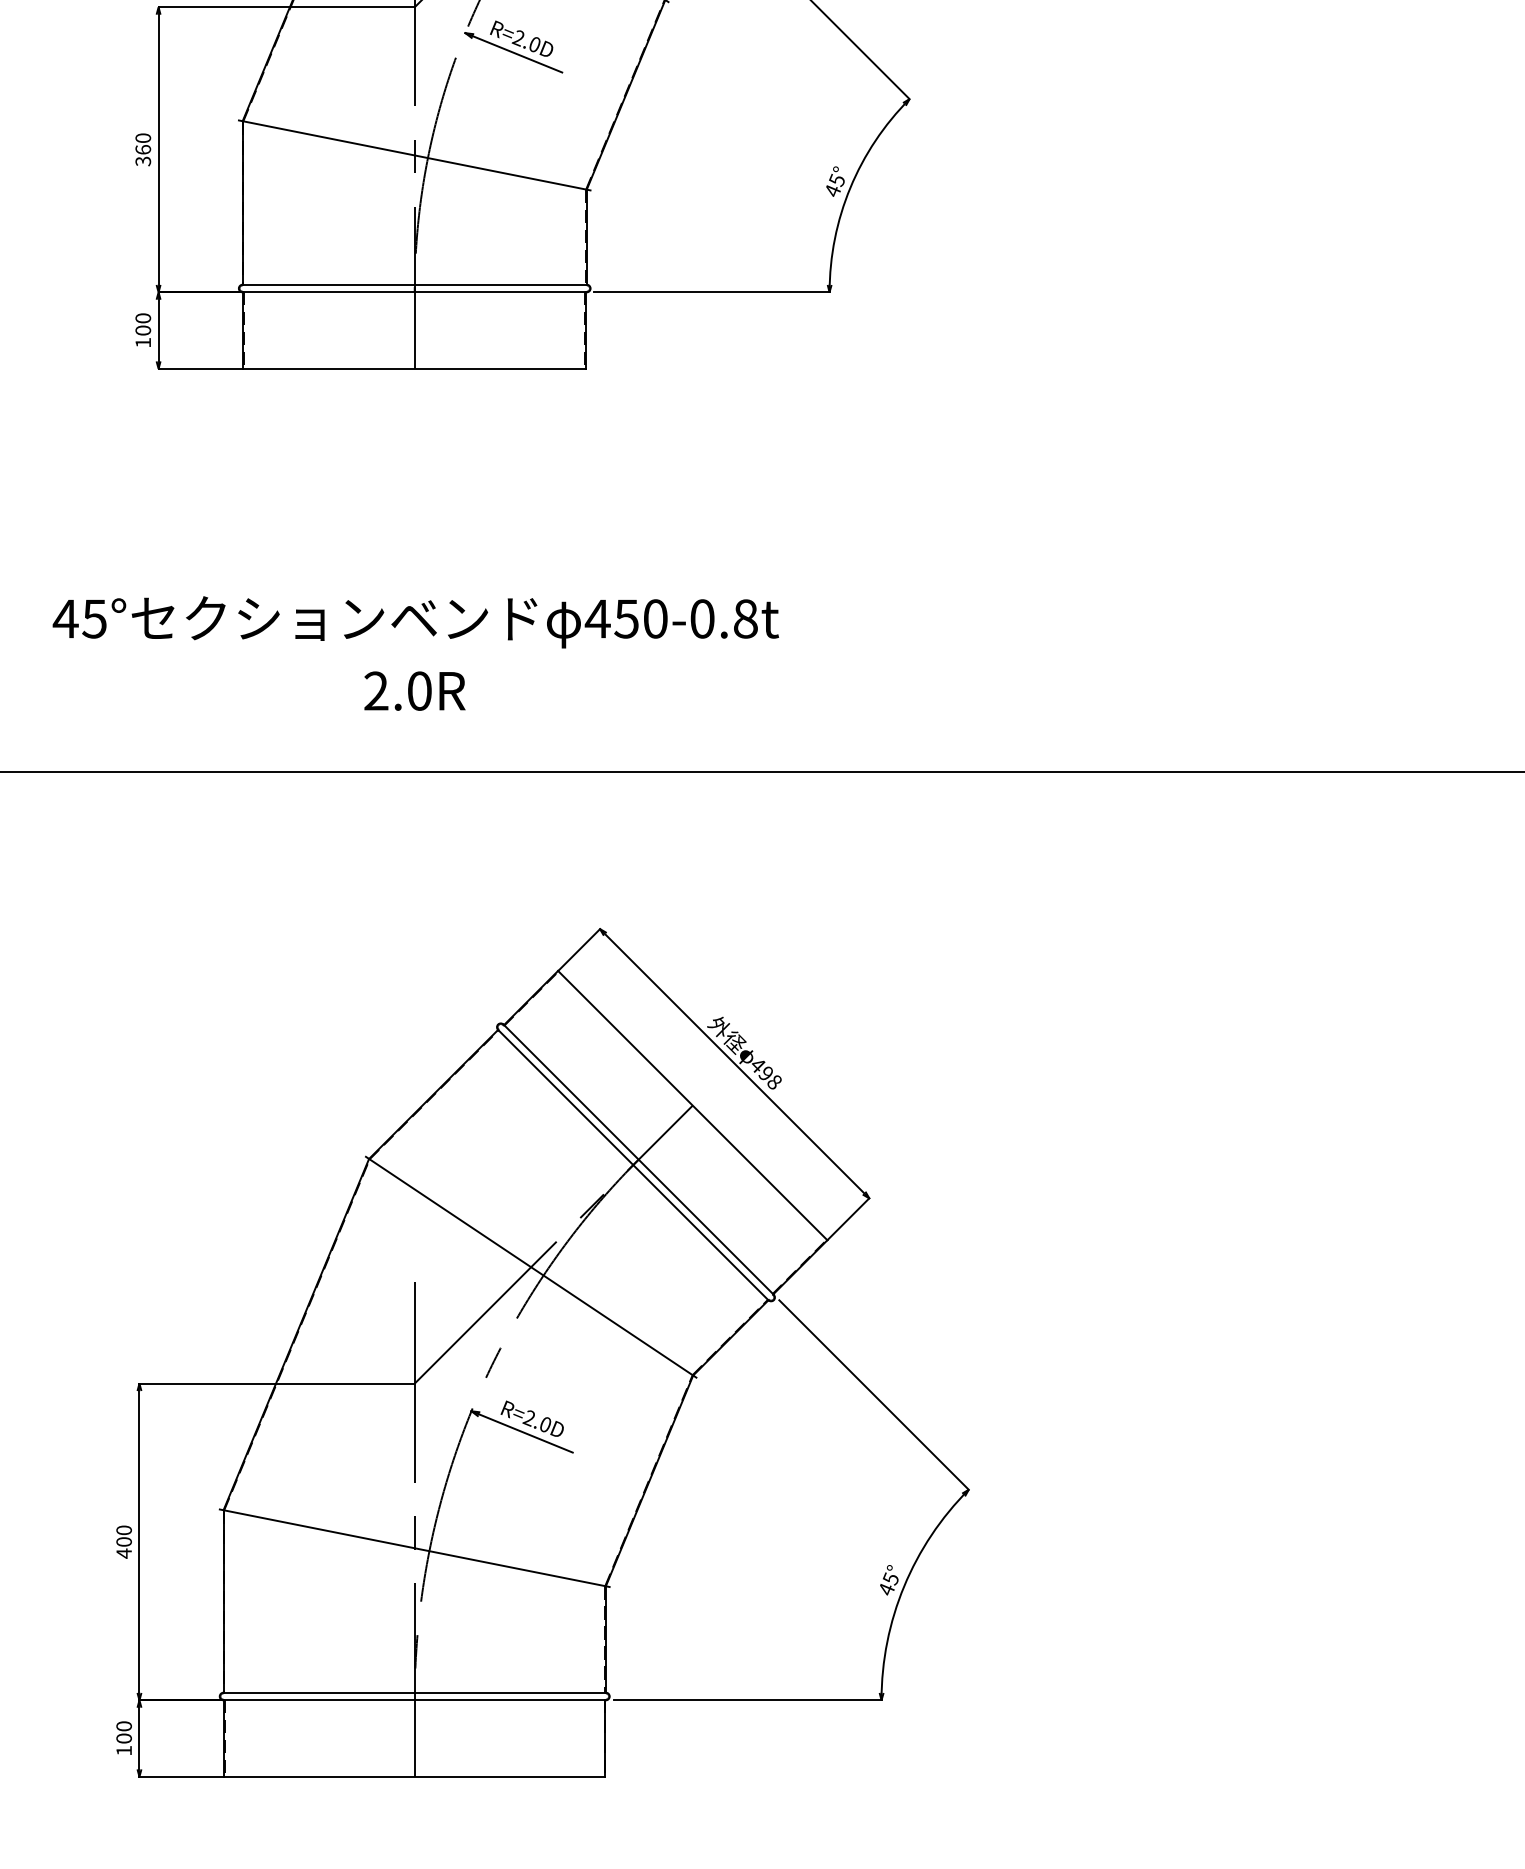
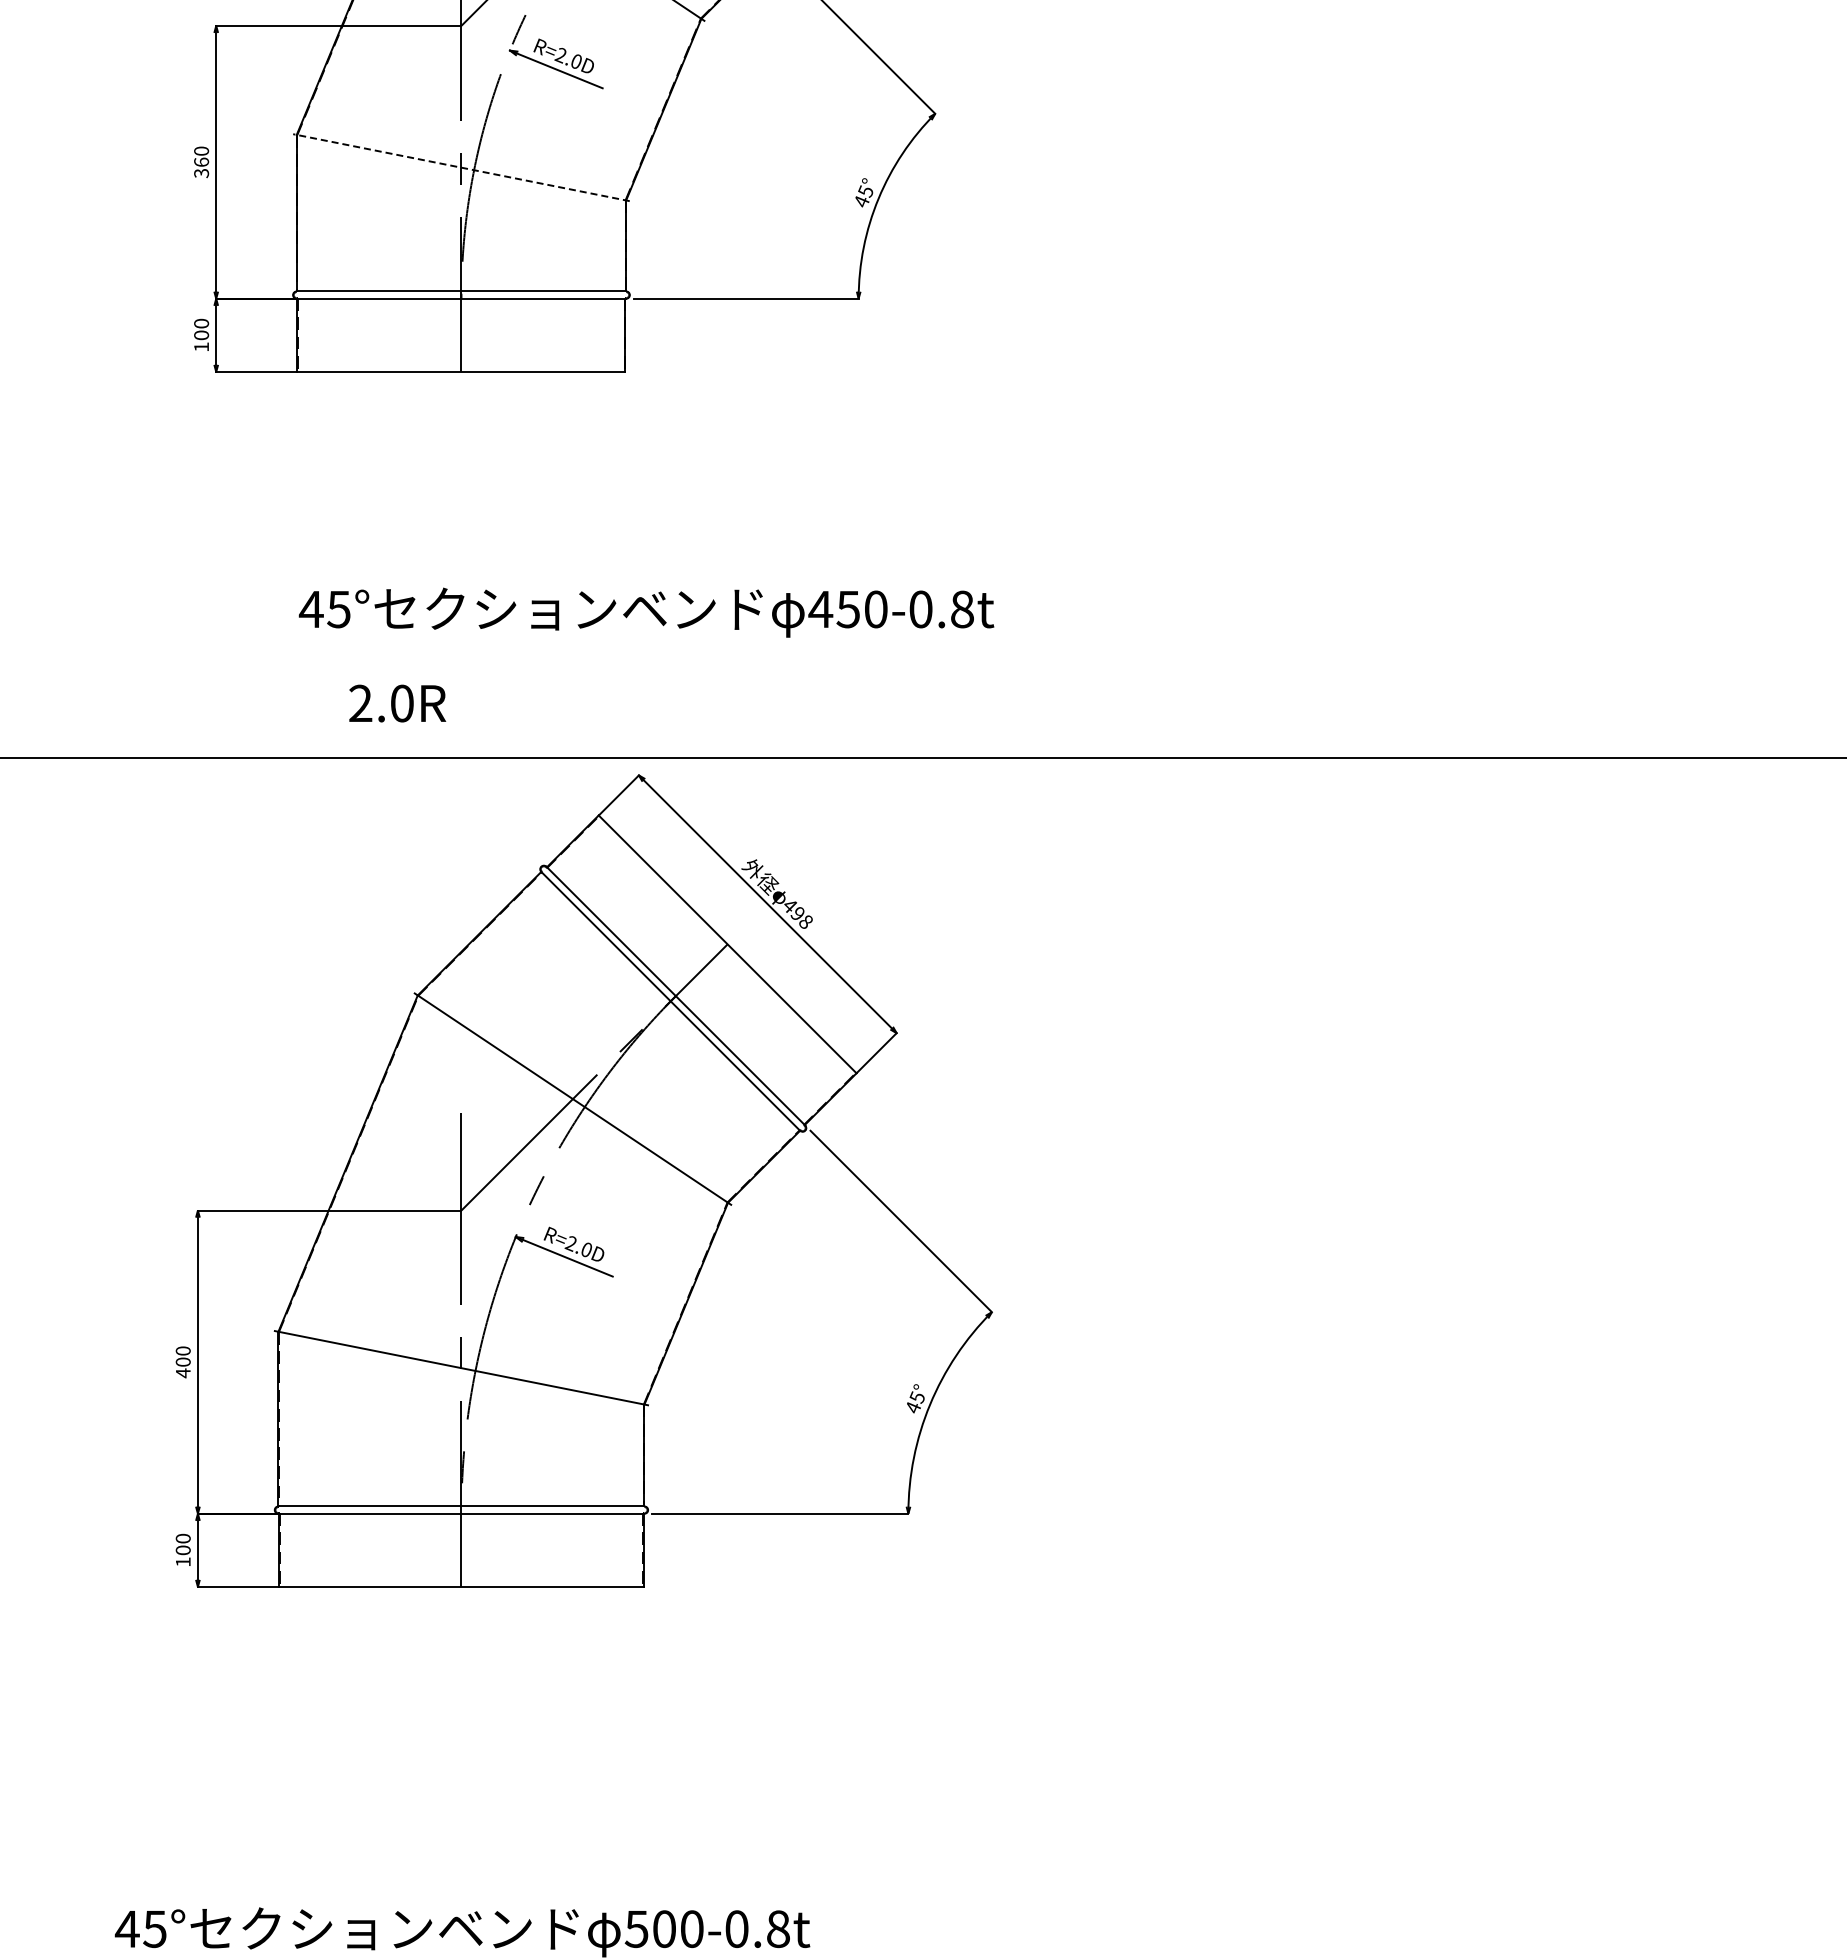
line: (414, 155) -> (461, 167), solid -> dashed
text: (415, 622) -> (646, 612), moved
text: (414, 691) -> (397, 703), moved
part: (542, 1352) -> (583, 1180), moved

